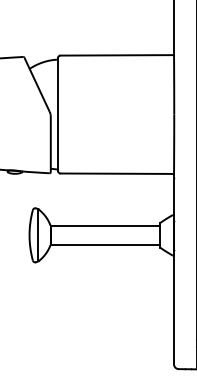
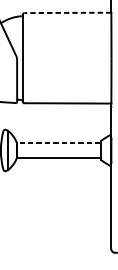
line: (117, 55) -> (68, 13), solid -> dashed
line: (105, 225) -> (58, 142), solid -> dashed

